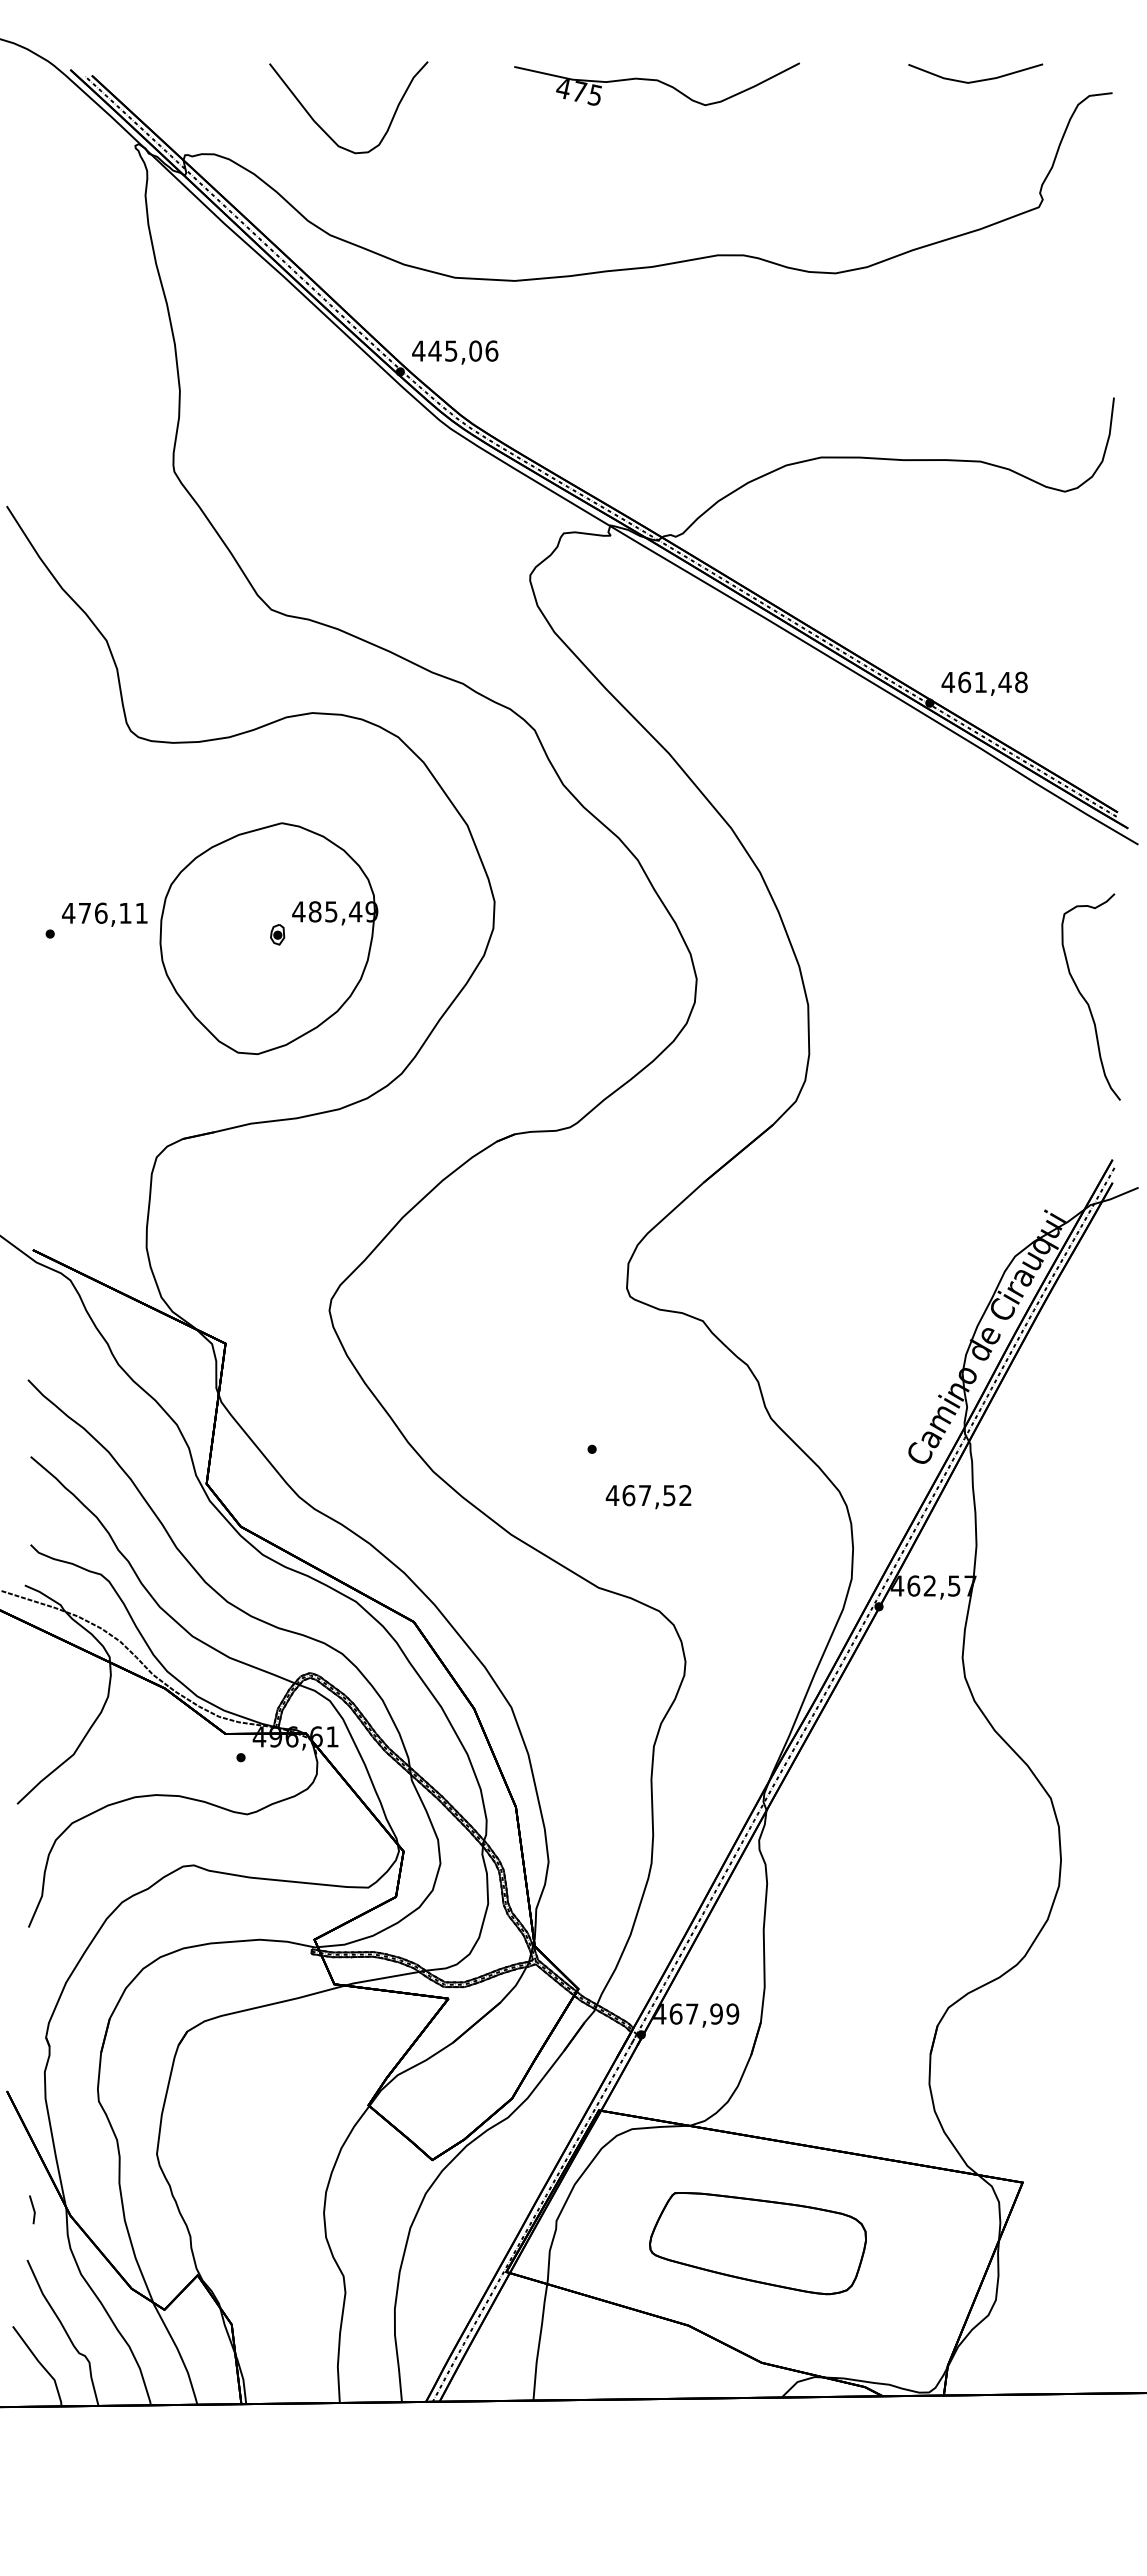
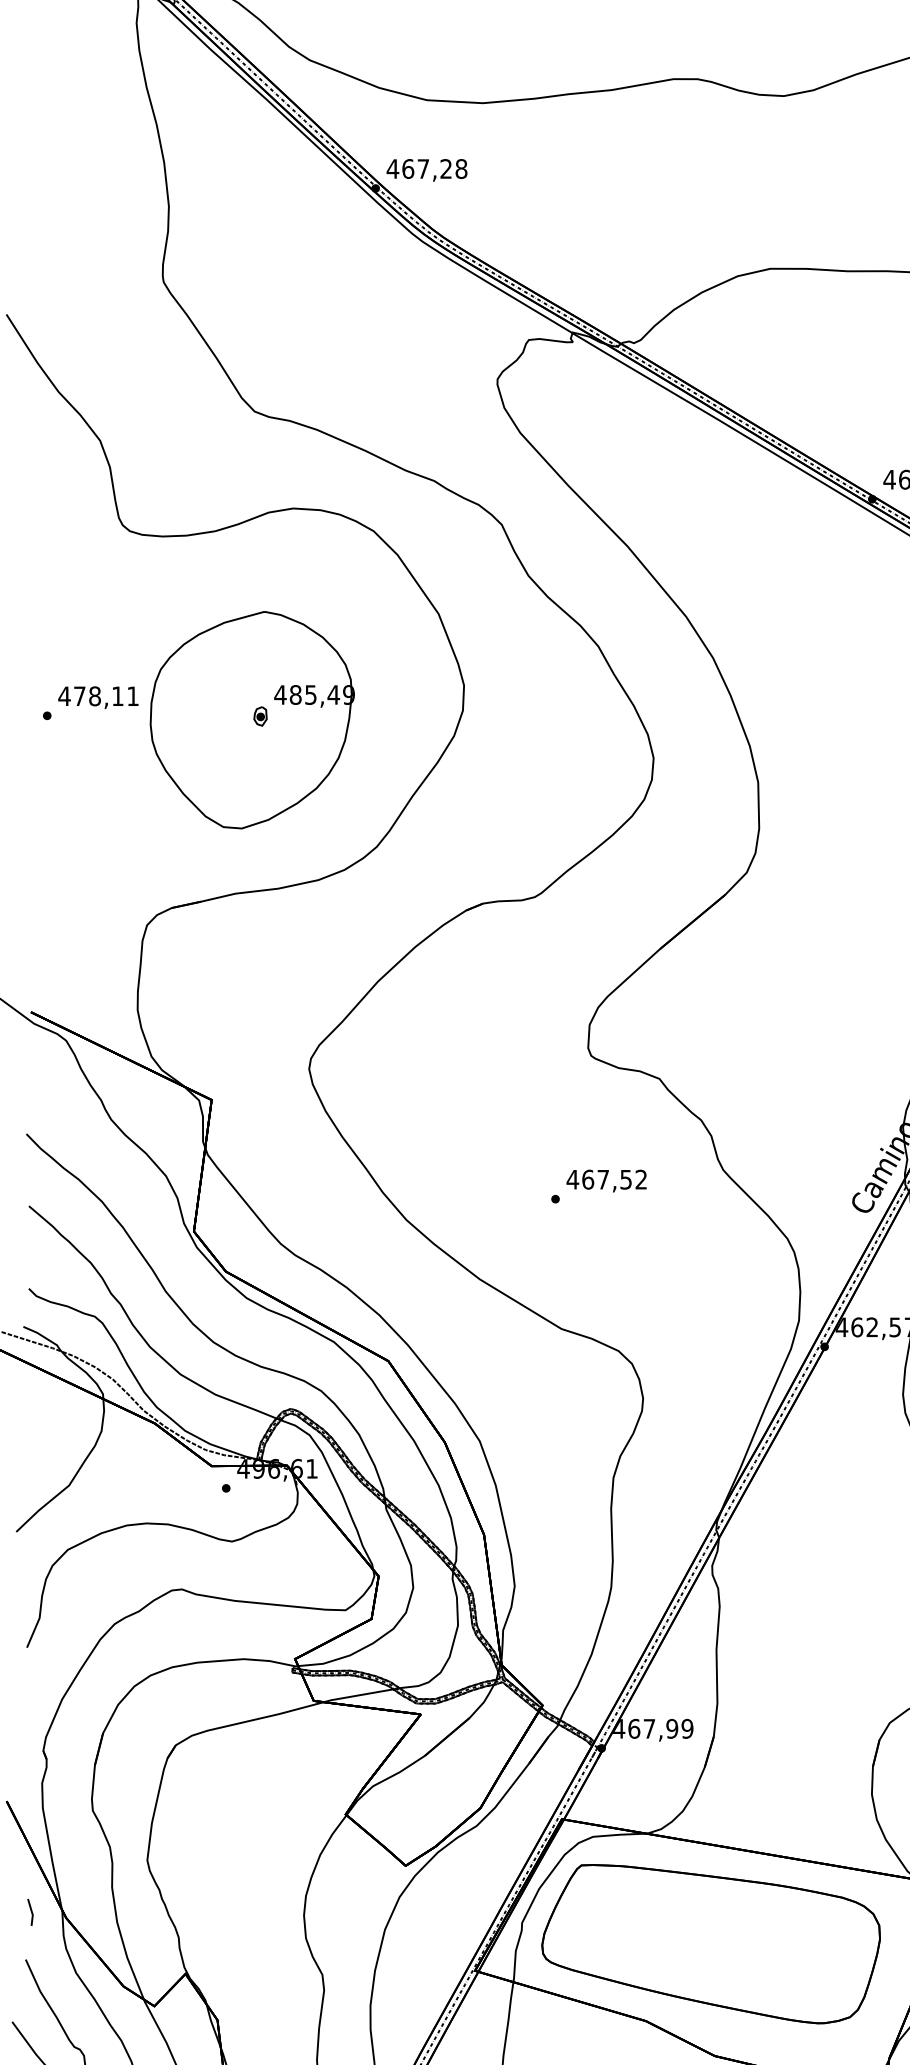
text: (463, 350) -> (434, 168), 445,06 -> 467,28
text: (100, 912) -> (94, 695), 476,11 -> 478,11
text: (648, 1497) -> (606, 1181), moved
part: (757, 2243) -> (710, 1944), size x1.67

